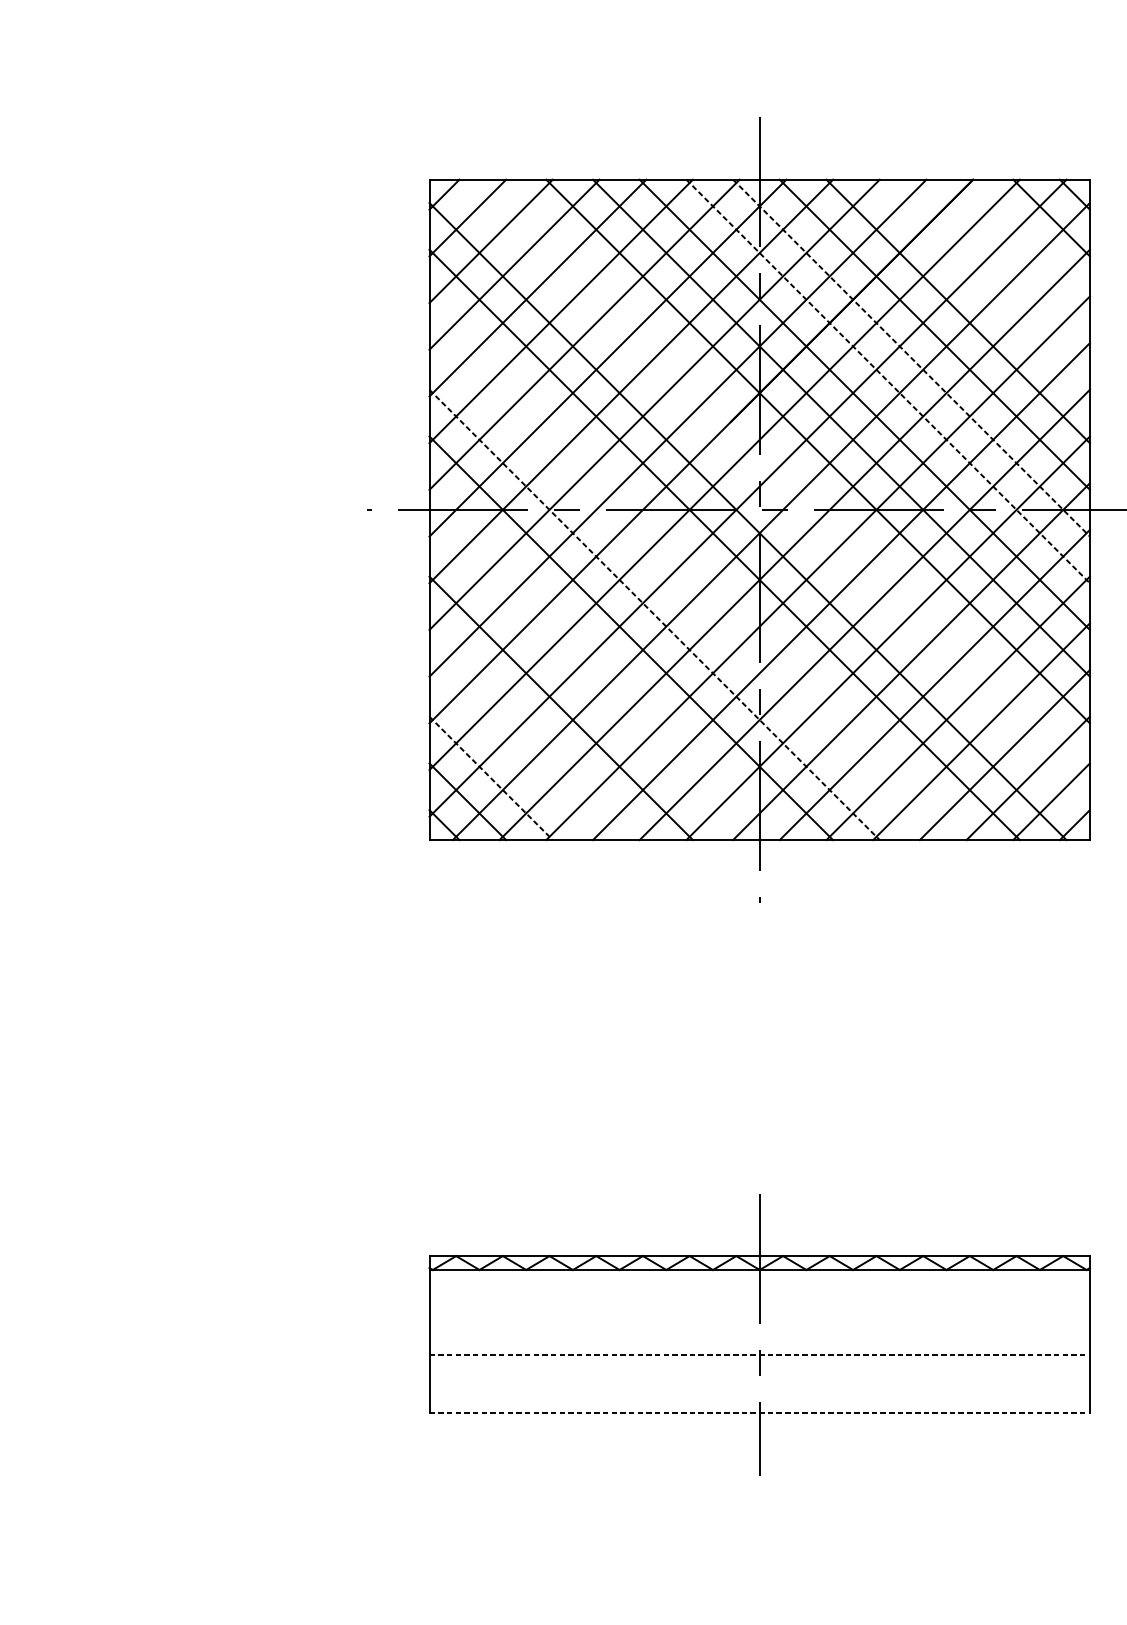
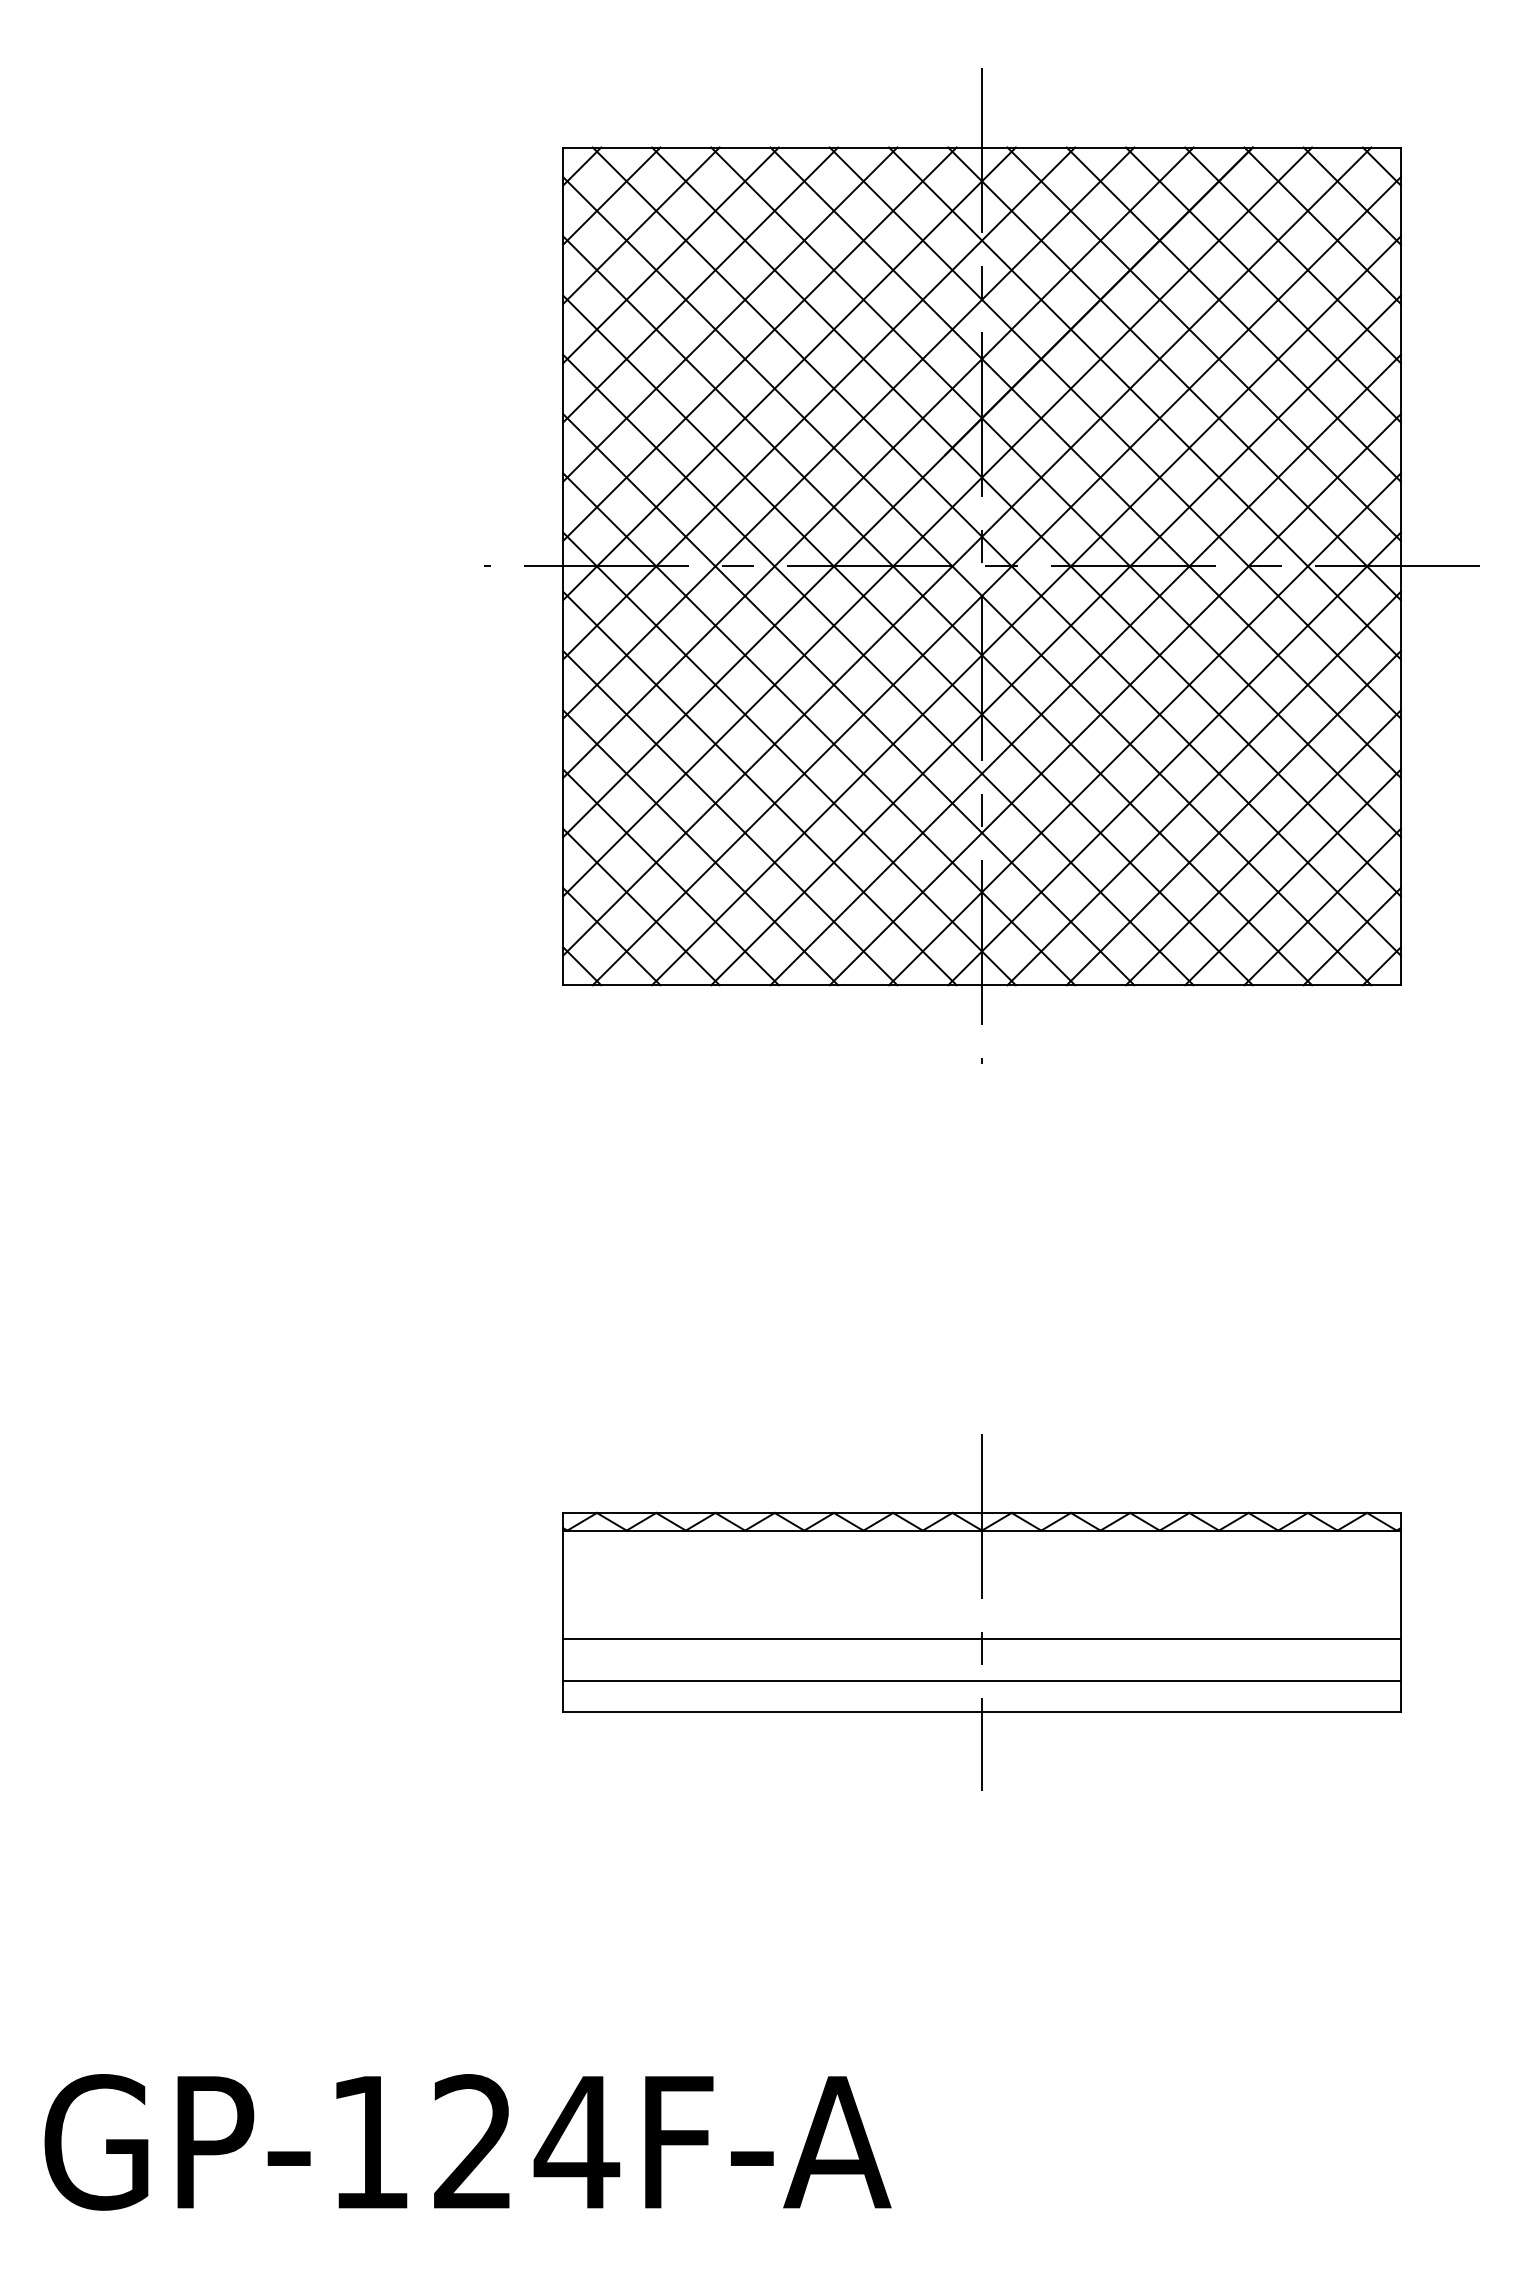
line: (1028, 241) -> (1322, 225), added
line: (1004, 264) -> (1292, 255), added
line: (980, 287) -> (1262, 284), added
line: (911, 358) -> (1174, 374), dashed -> solid
line: (888, 381) -> (1145, 403), dashed -> solid
line: (794, 474) -> (1026, 521), added
line: (771, 498) -> (996, 551), added
line: (700, 568) -> (907, 640), added
line: (678, 591) -> (878, 669), added
line: (654, 614) -> (848, 699), dashed -> solid
line: (607, 661) -> (789, 758), added
line: (584, 684) -> (759, 788), added
line: (537, 731) -> (700, 847), added
line: (514, 755) -> (670, 877), added
line: (491, 778) -> (641, 907), dashed -> solid
line: (760, 1355) -> (982, 1638), dashed -> solid
line: (759, 1388) -> (981, 1680), added
line: (760, 1413) -> (982, 1712), dashed -> solid

